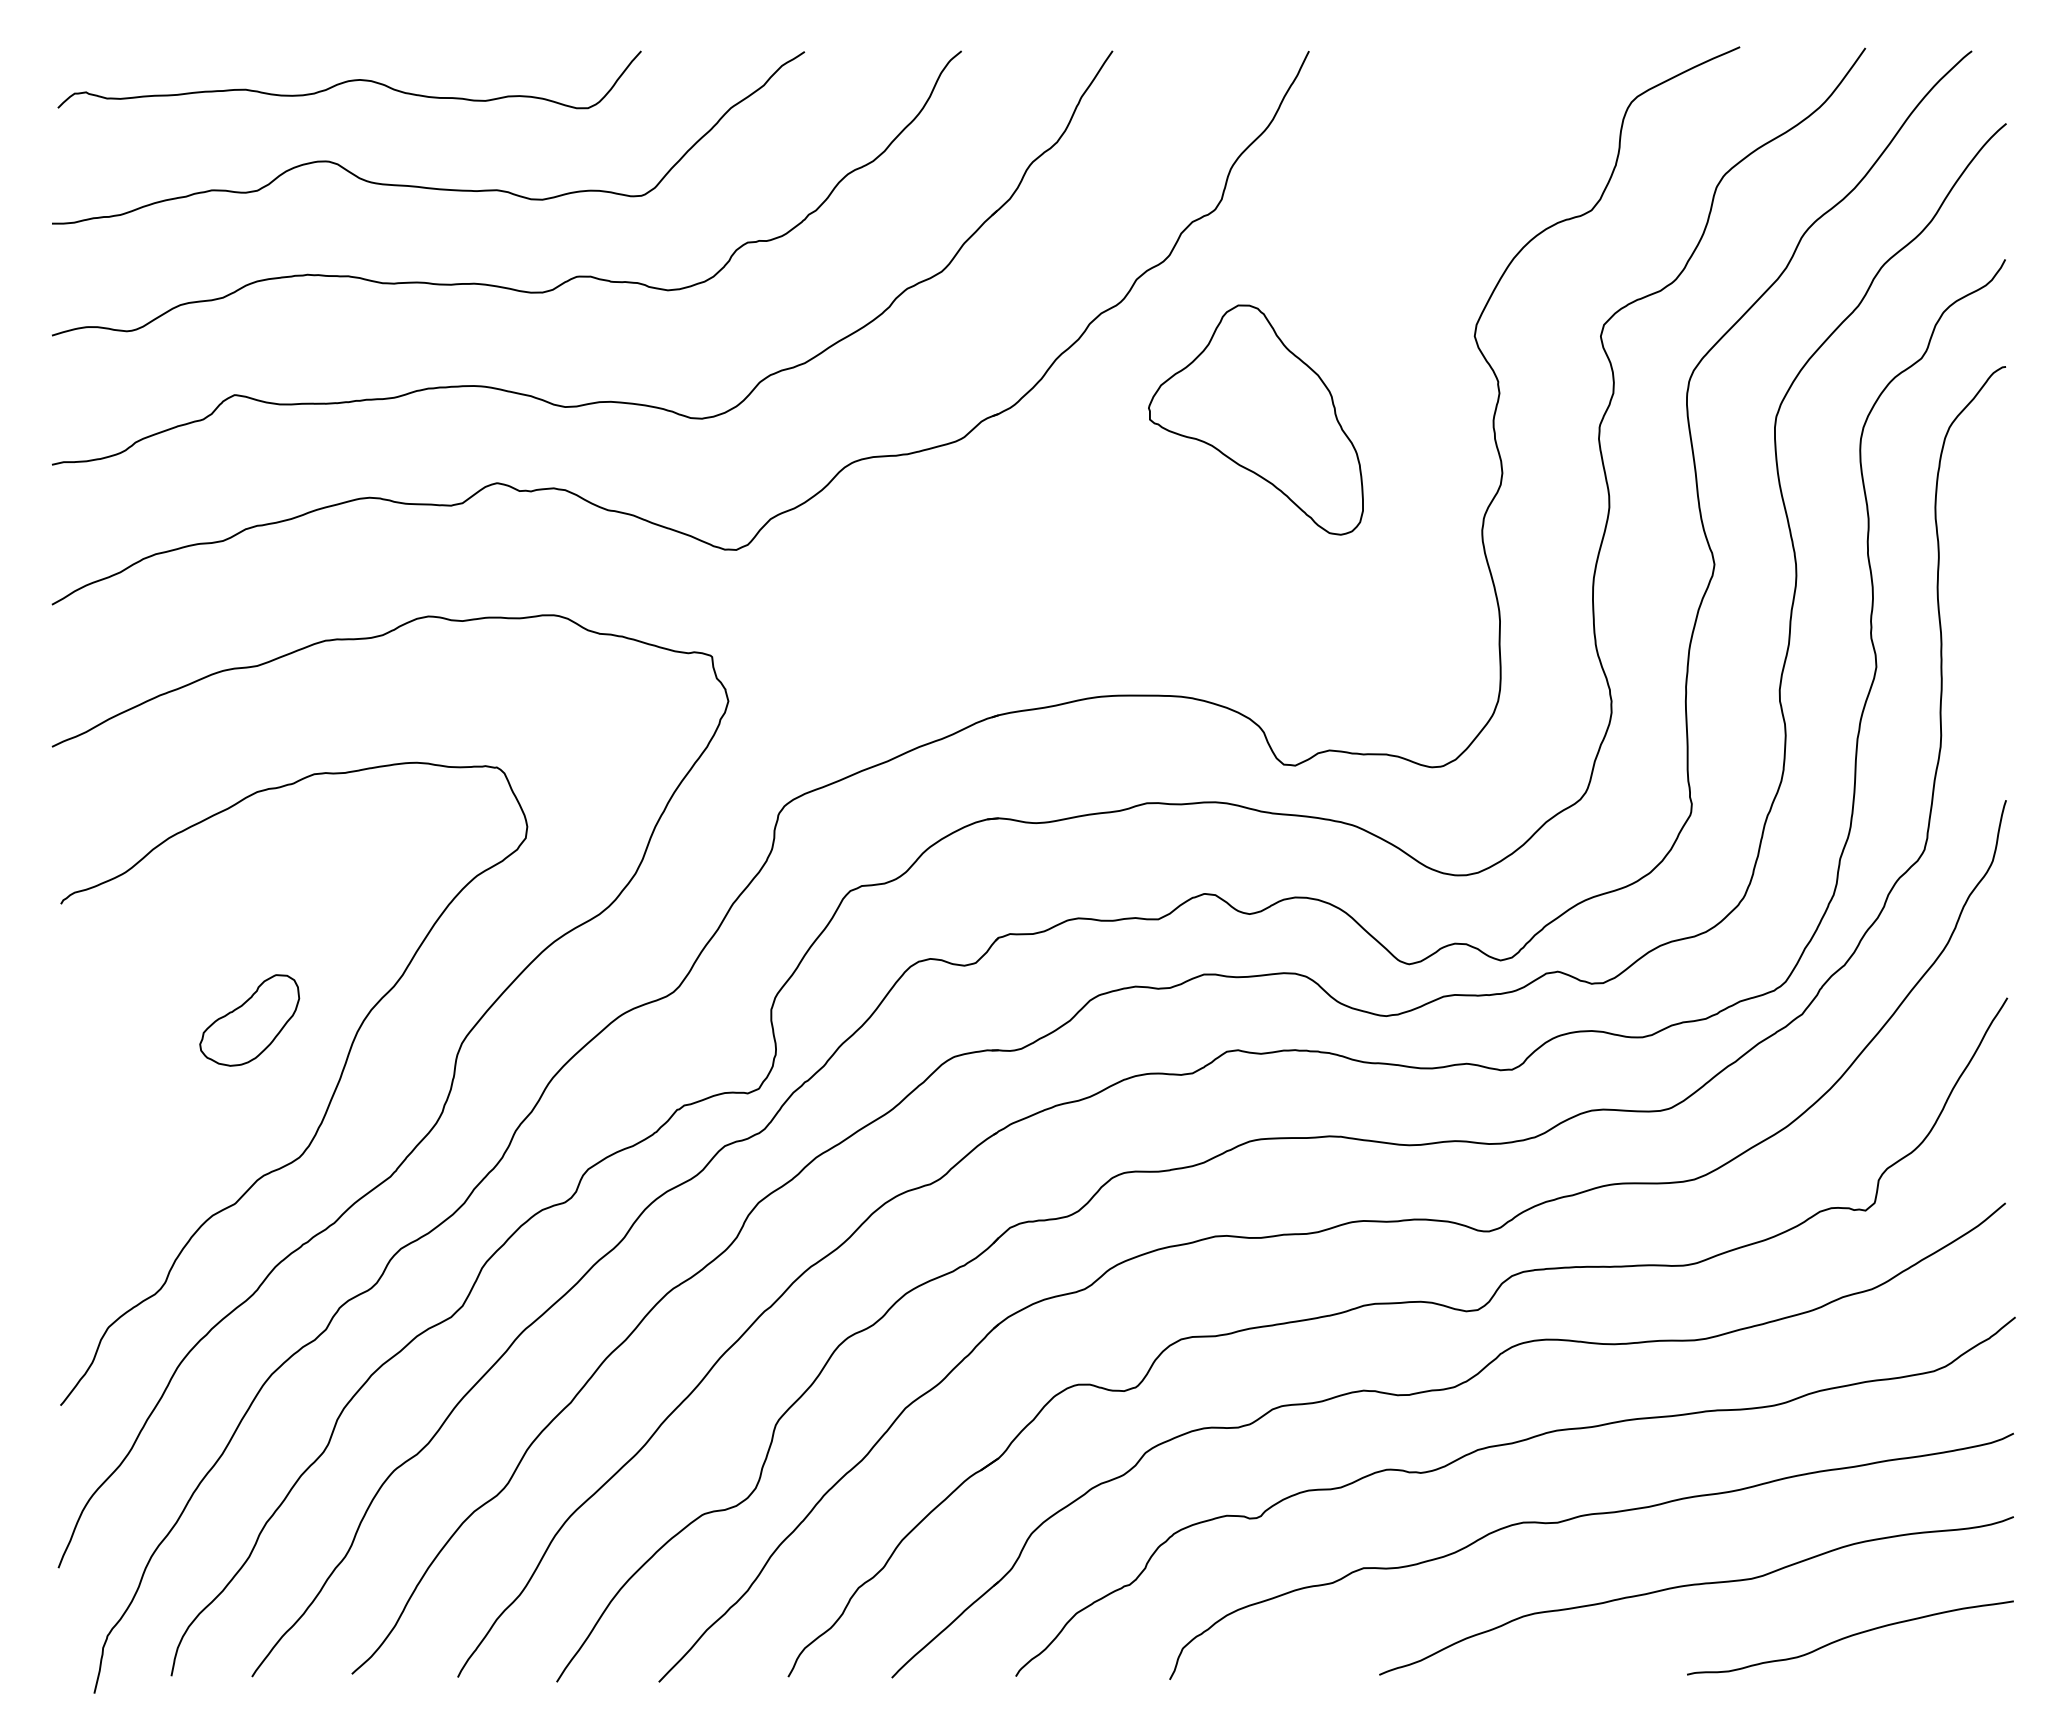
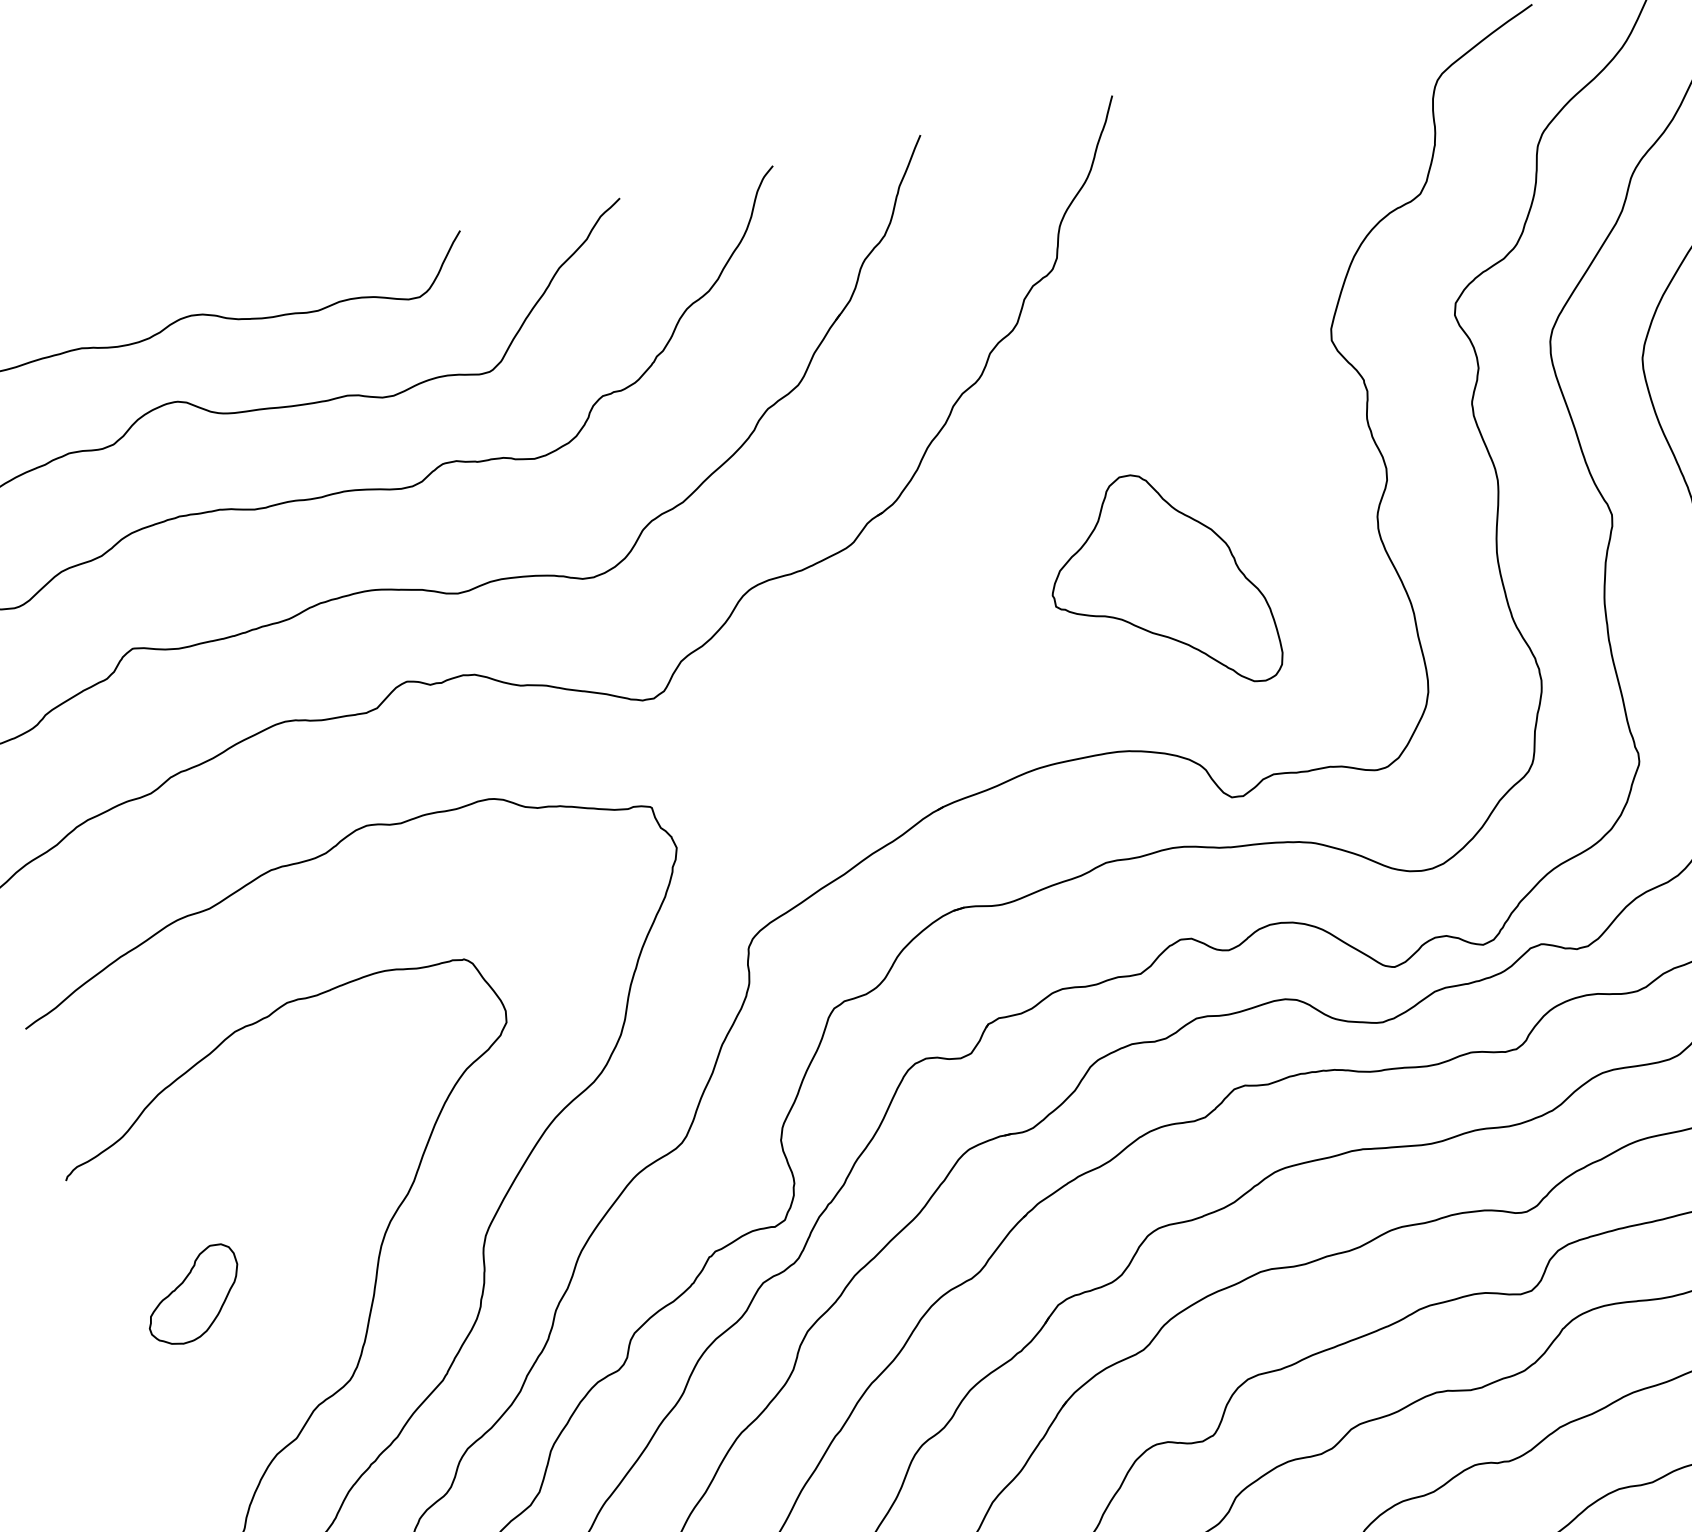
part: (1255, 419) -> (1159, 585), moved
part: (249, 1020) -> (193, 1295), moved

